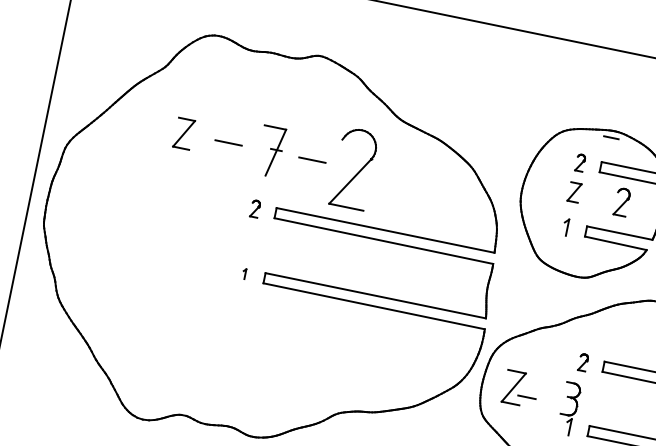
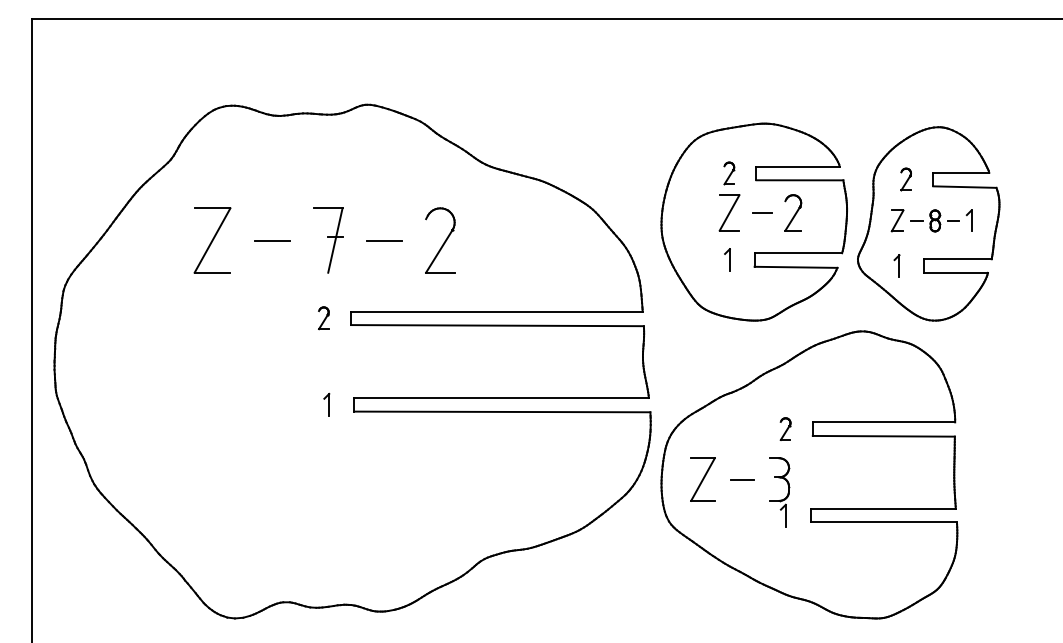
part: (184, 133) -> (212, 240), size x1.67
line: (611, 137) -> (762, 212), moved
part: (354, 168) -> (440, 240), size x0.62
part: (574, 192) -> (729, 212), size x1.43
part: (244, 273) -> (326, 404), size x1.67
line: (527, 397) -> (742, 479), moved

